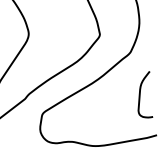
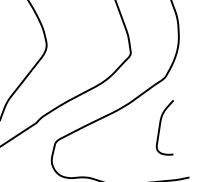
curve: (140, 95) -> (160, 127), moved

